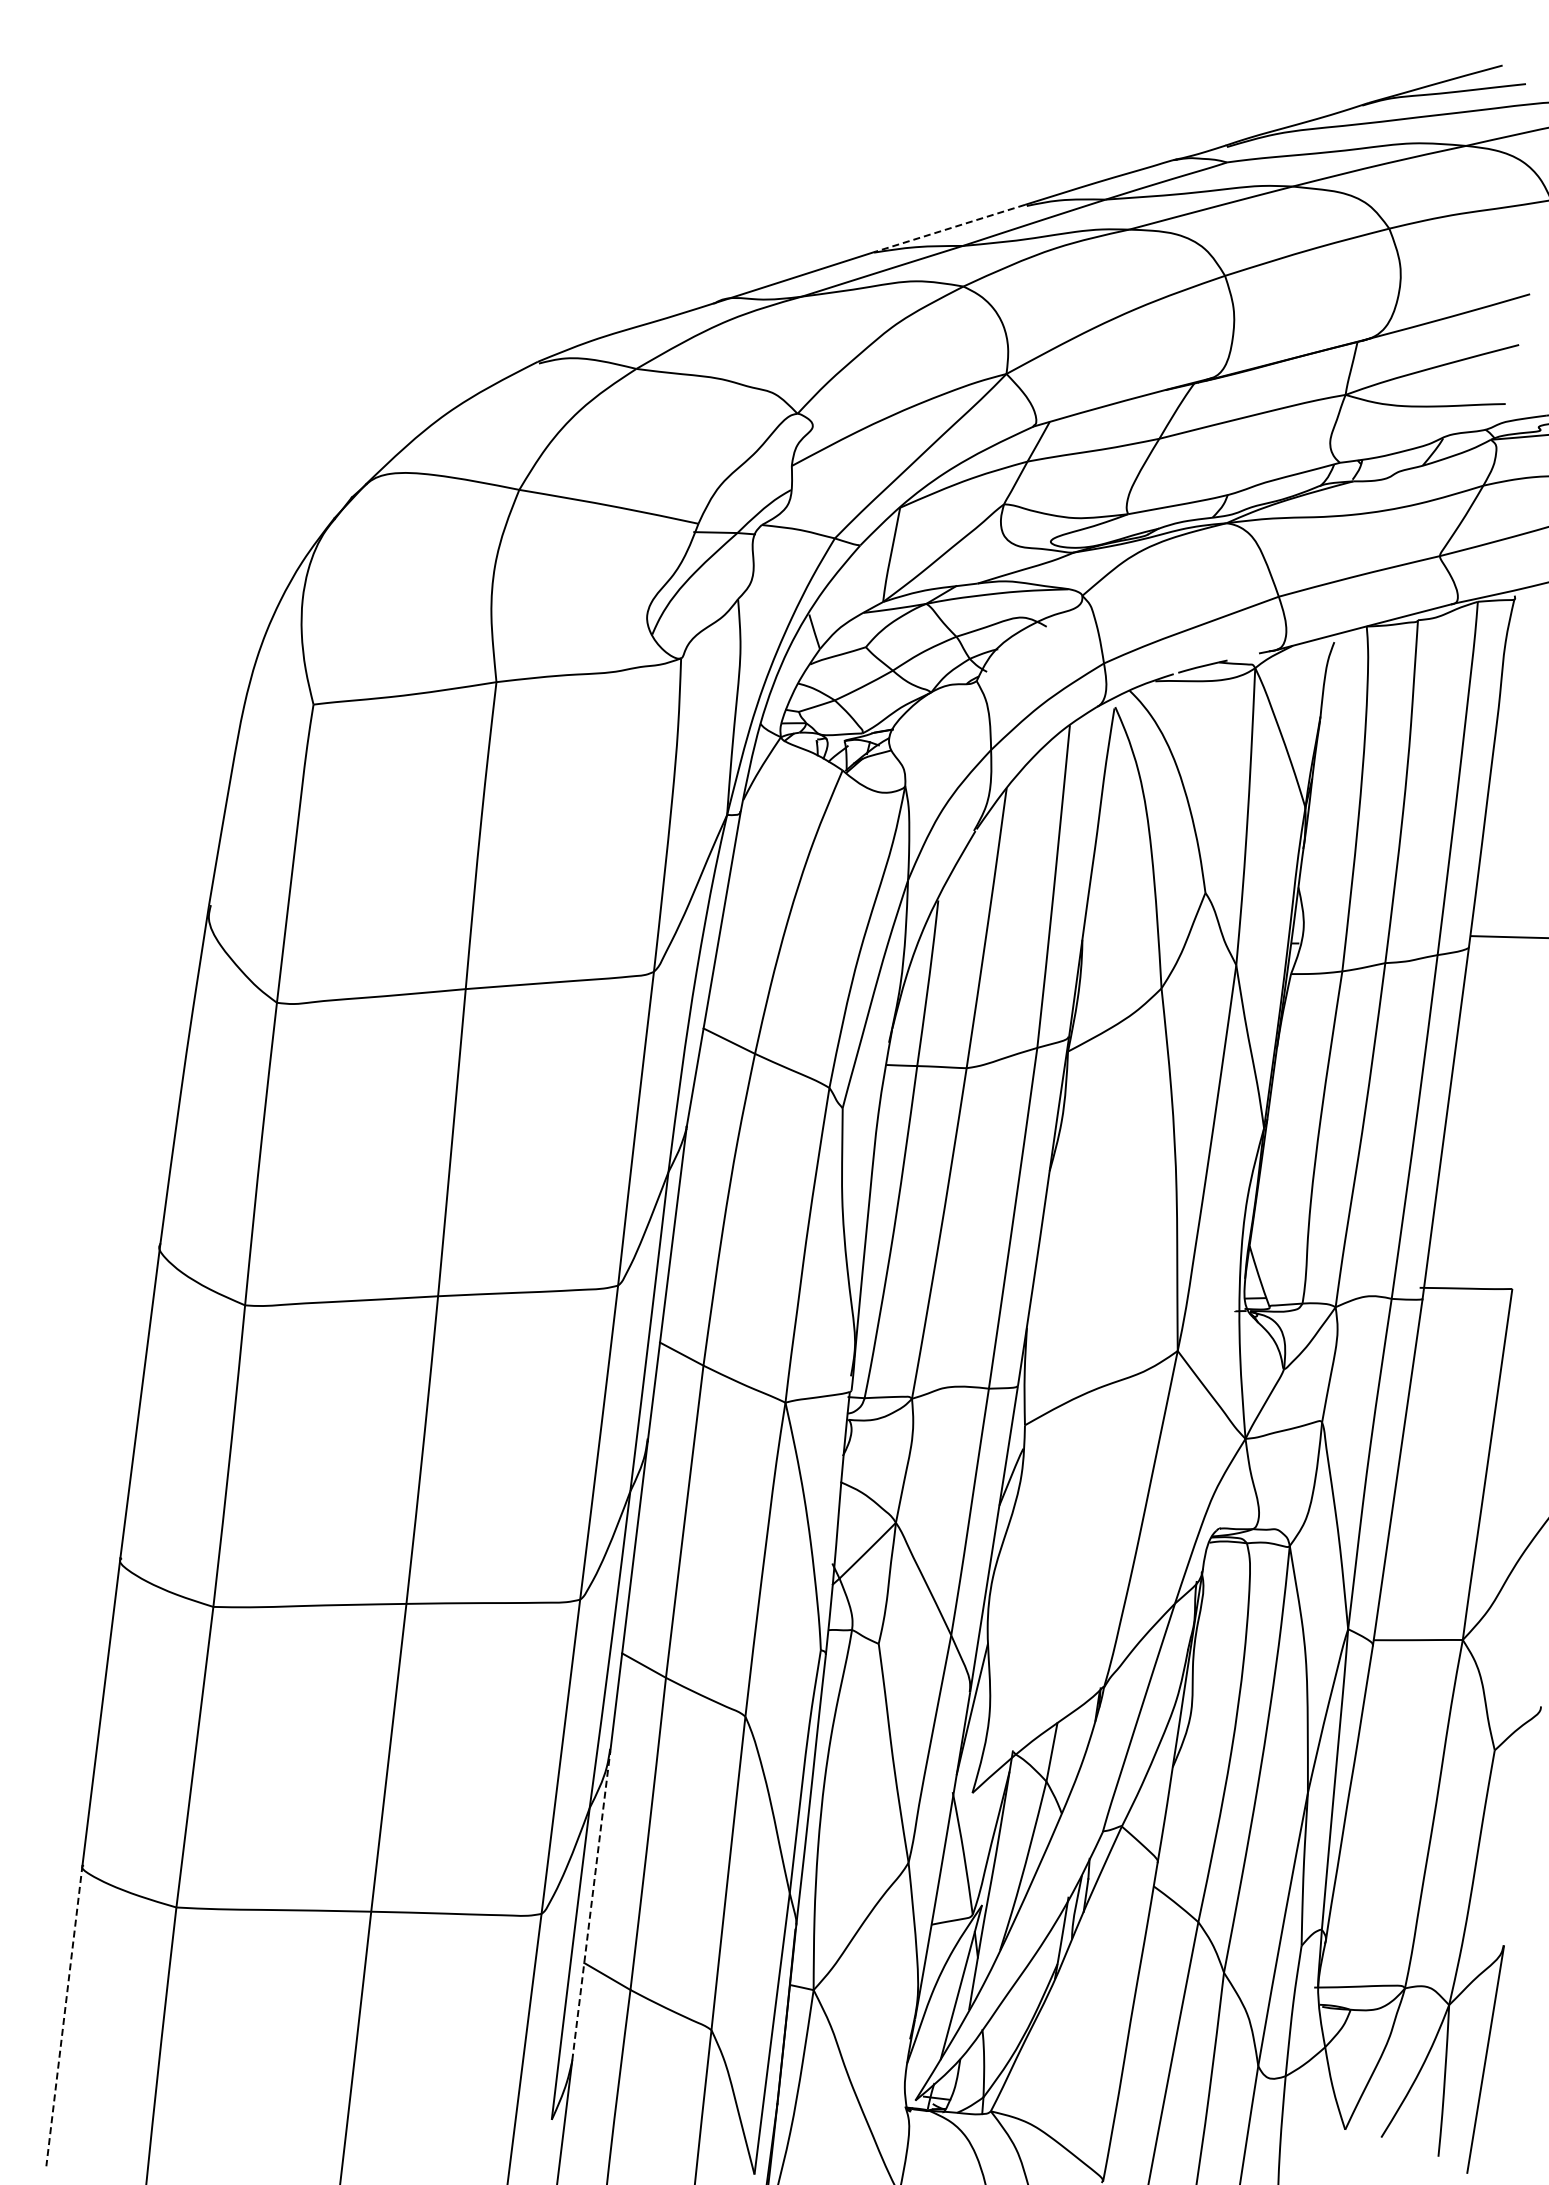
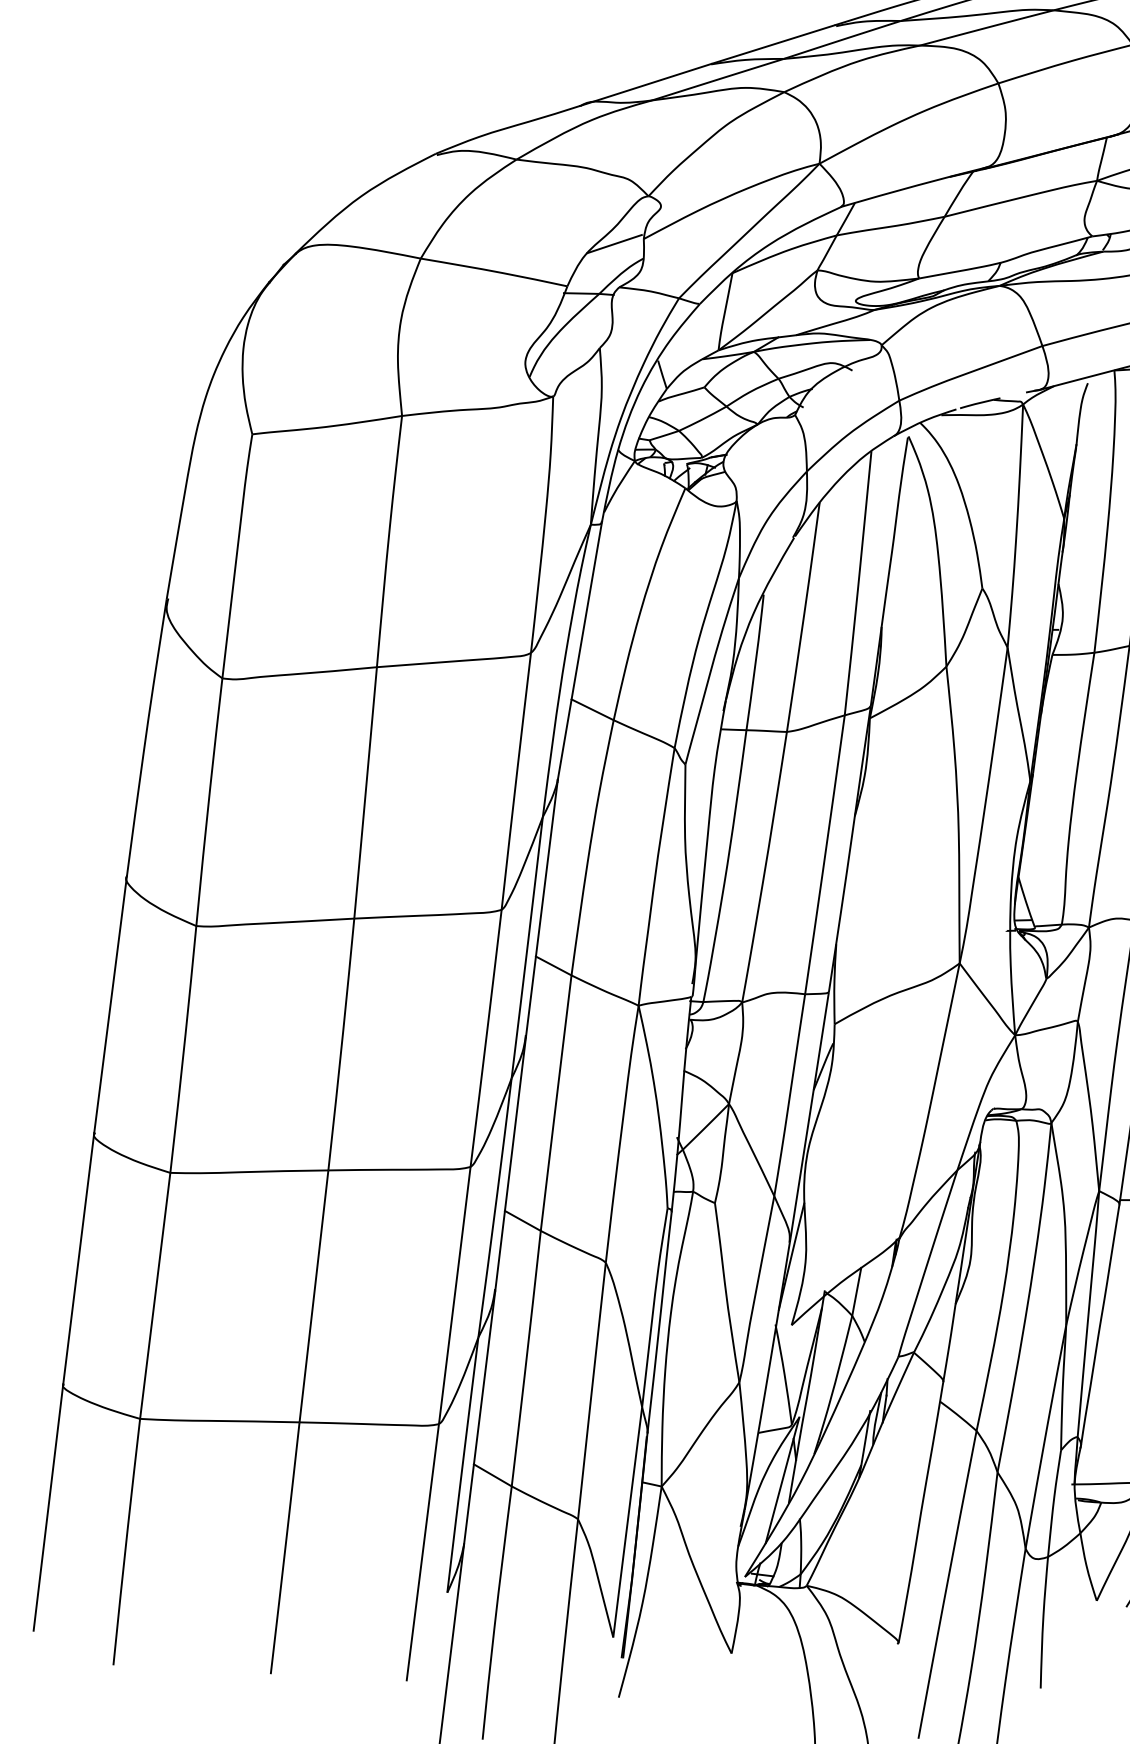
line: (950, 228) -> (773, 44), dashed -> solid
line: (755, 472) -> (614, 244), added
line: (591, 1906) -> (479, 1418), dashed -> solid
line: (64, 2015) -> (48, 1507), dashed -> solid

